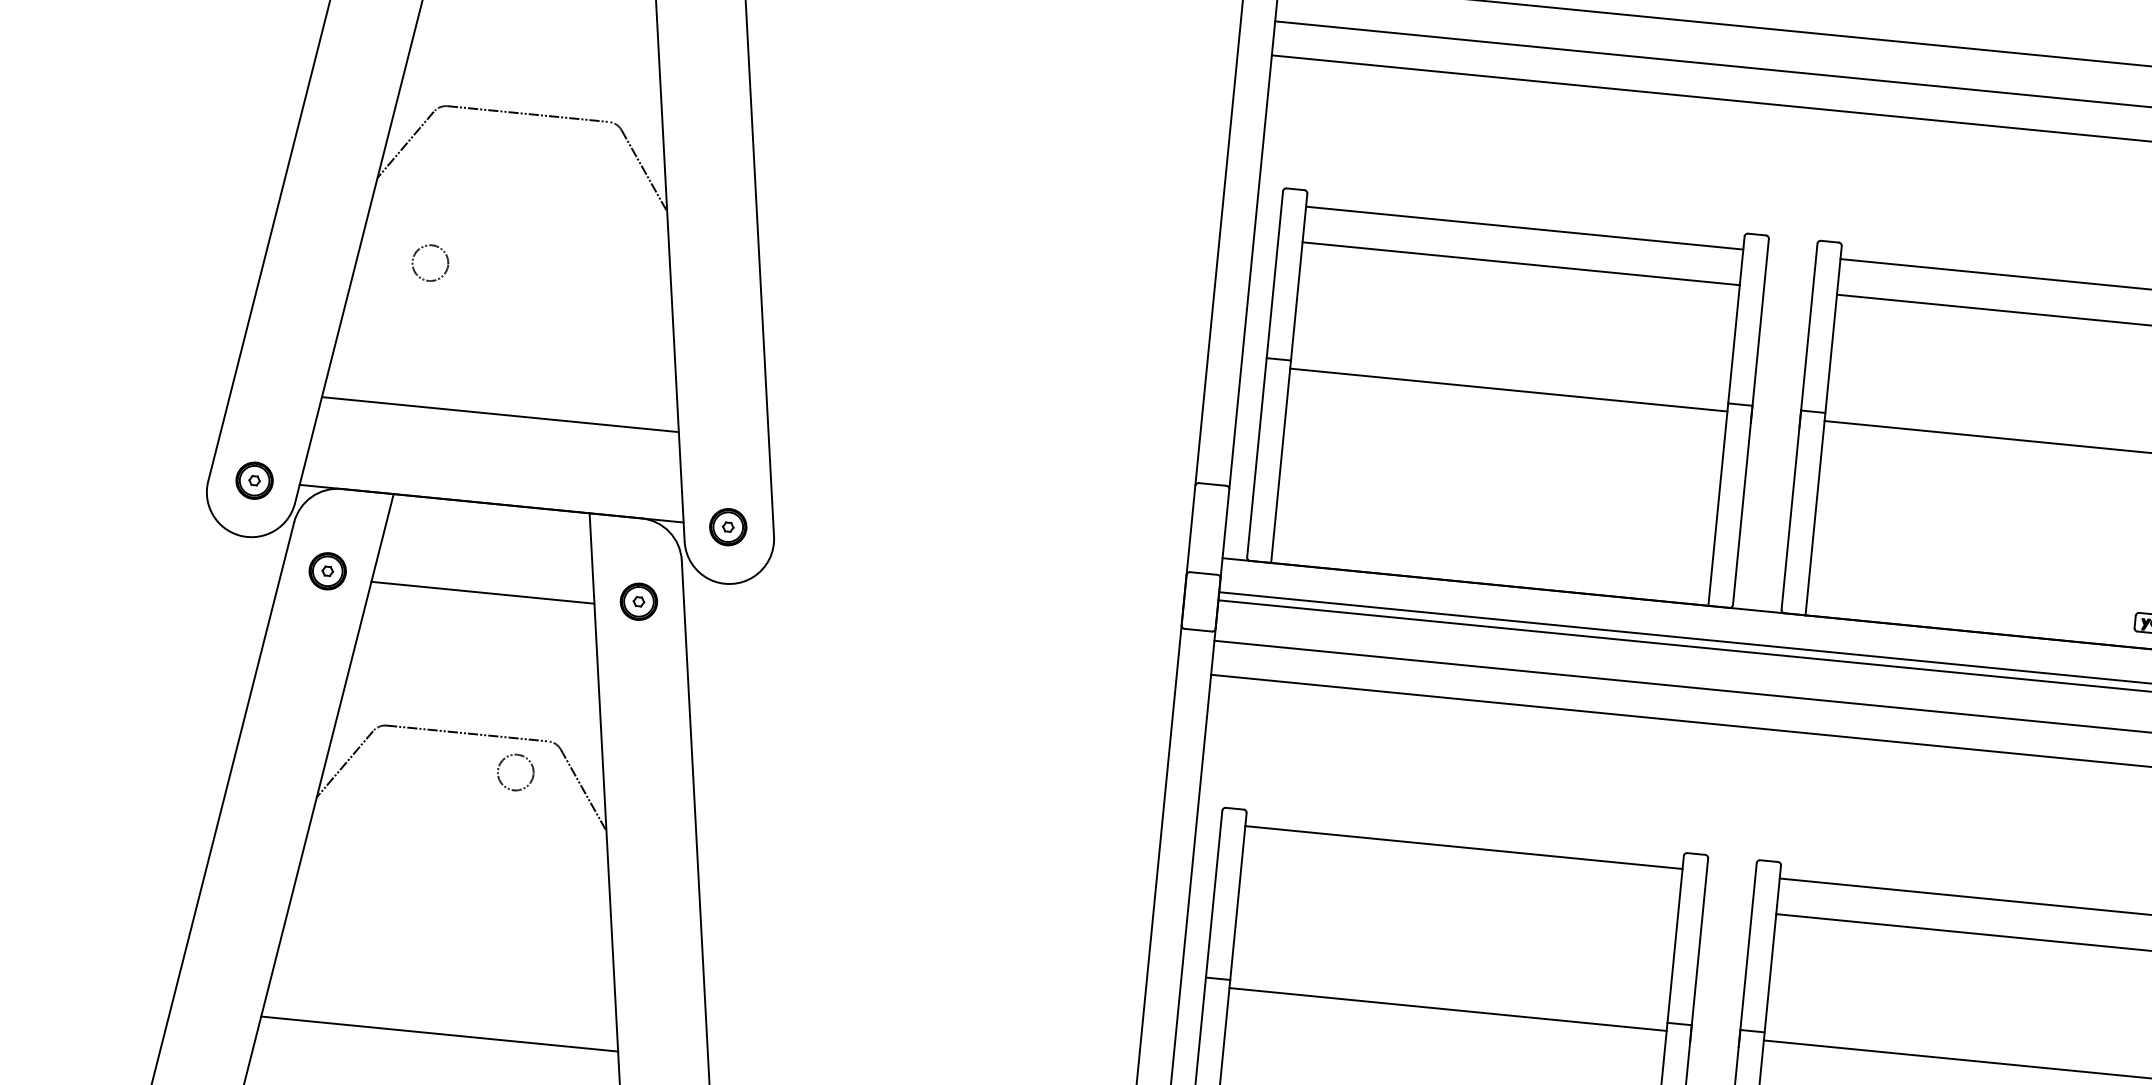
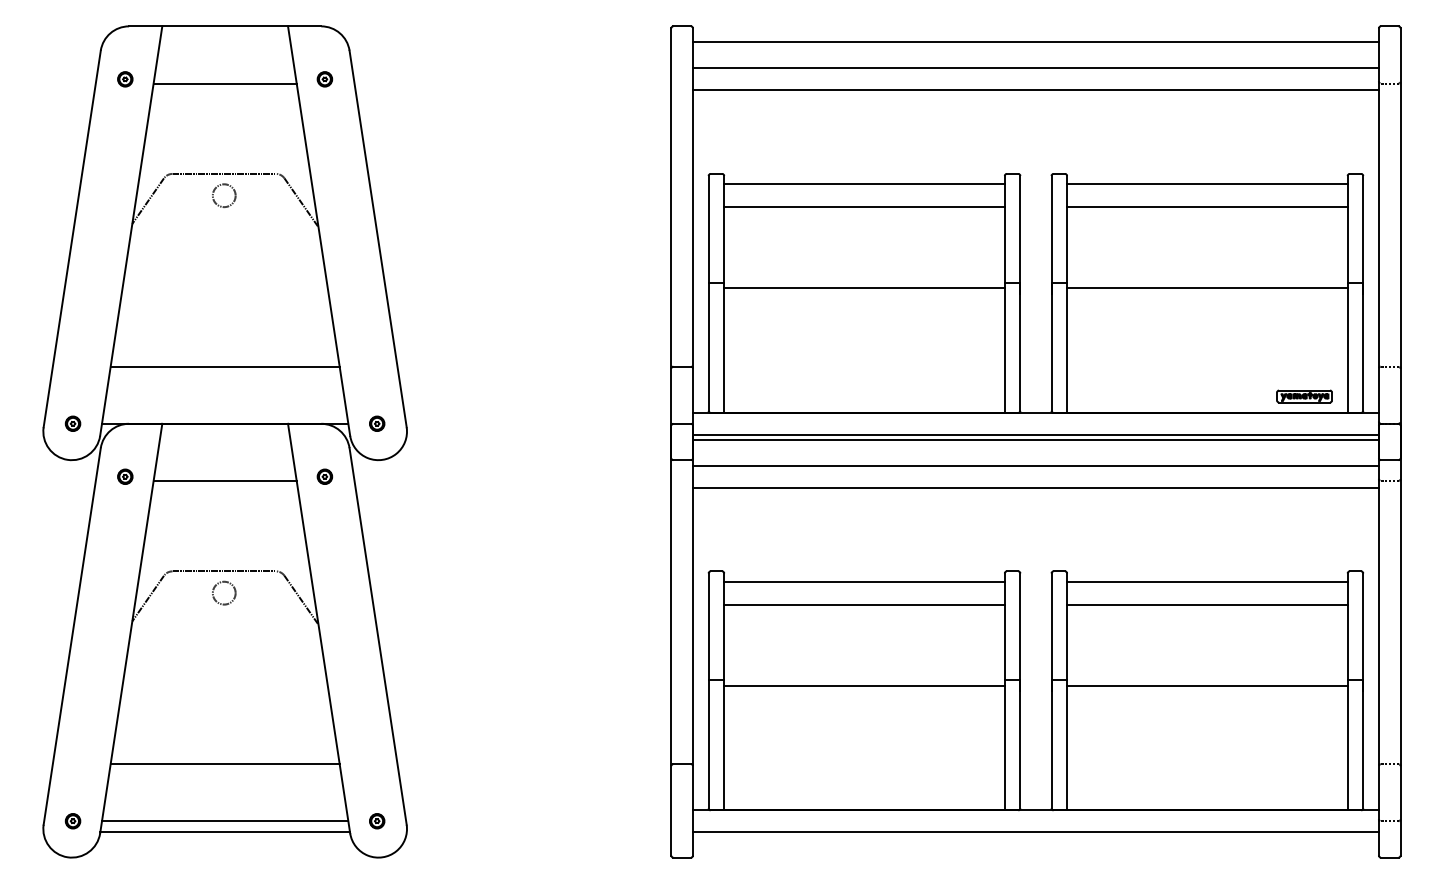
circle: (430, 262) -> (224, 195), moved
part: (253, 479) -> (72, 423), size x0.62
part: (729, 526) -> (377, 423), size x0.62
part: (328, 570) -> (125, 476), size x0.62
part: (638, 600) -> (324, 476), size x0.62
circle: (516, 771) -> (224, 592), moved
line: (1460, 883) -> (864, 604), added

